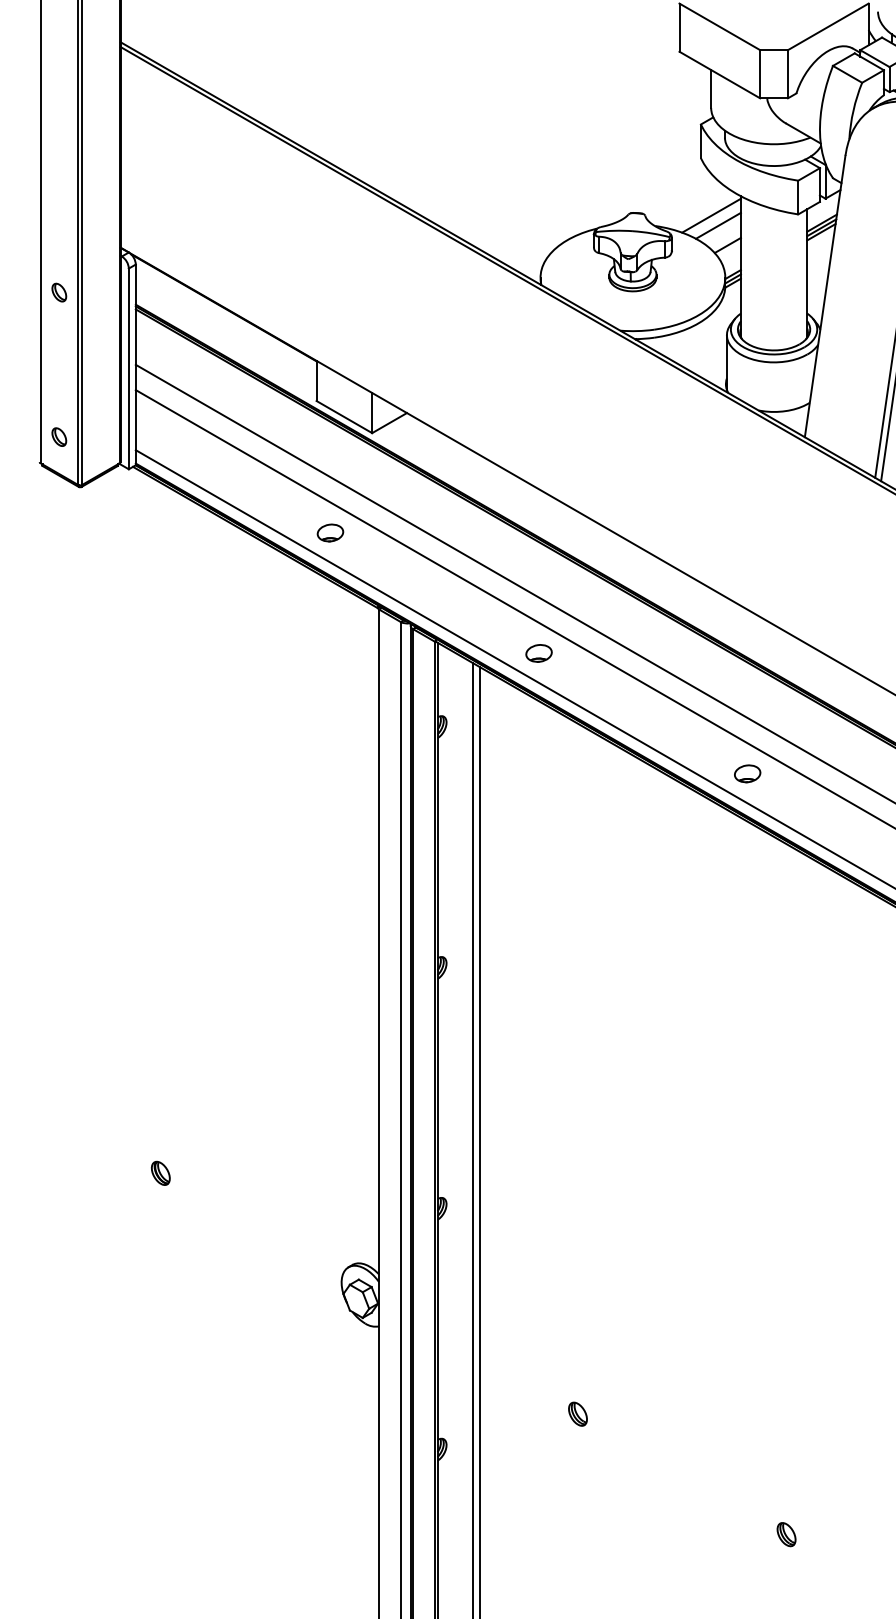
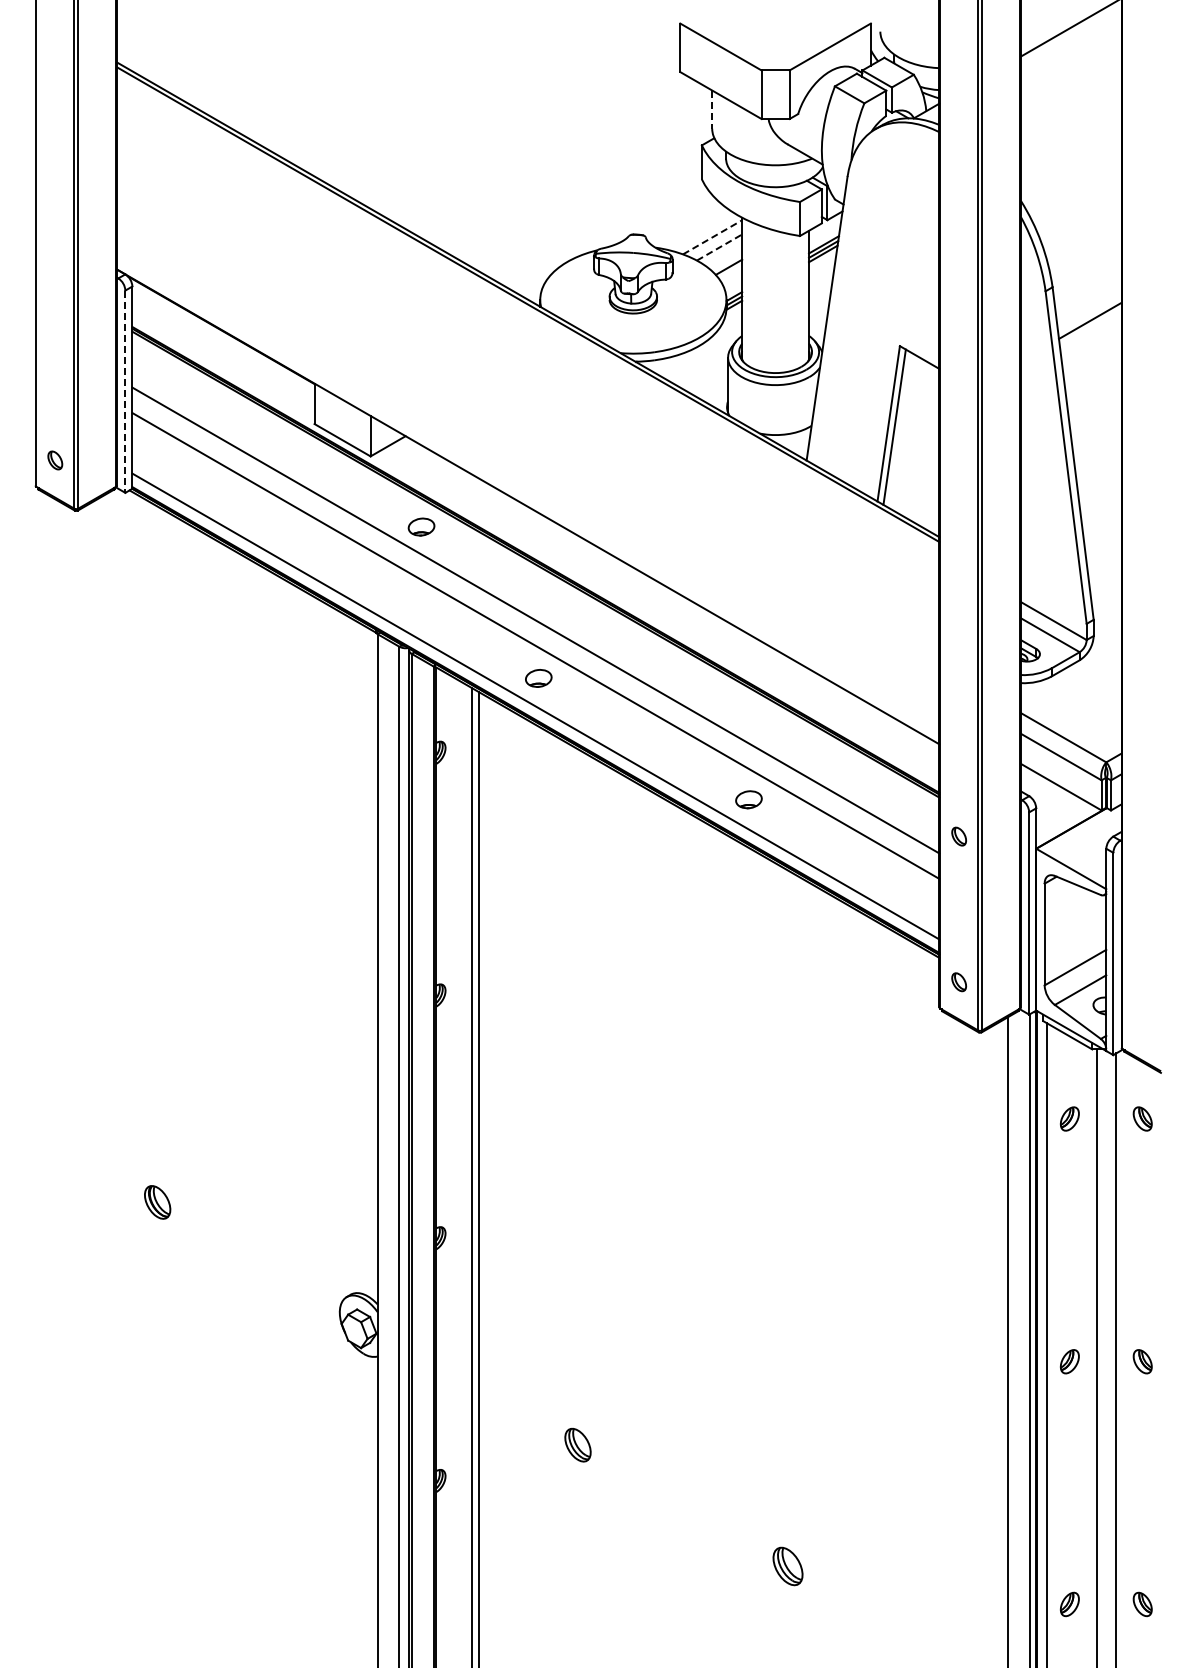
line: (711, 89) -> (712, 110), solid -> dashed
line: (712, 215) -> (713, 237), solid -> dashed
line: (719, 225) -> (720, 247), solid -> dashed
part: (59, 292) -> (55, 314), removed
line: (128, 369) -> (125, 392), solid -> dashed
part: (330, 532) -> (421, 526), moved
part: (160, 1173) -> (157, 1202), size x1.4
part: (577, 1413) -> (577, 1444), size x1.4
part: (786, 1534) -> (788, 1566), size x1.6

